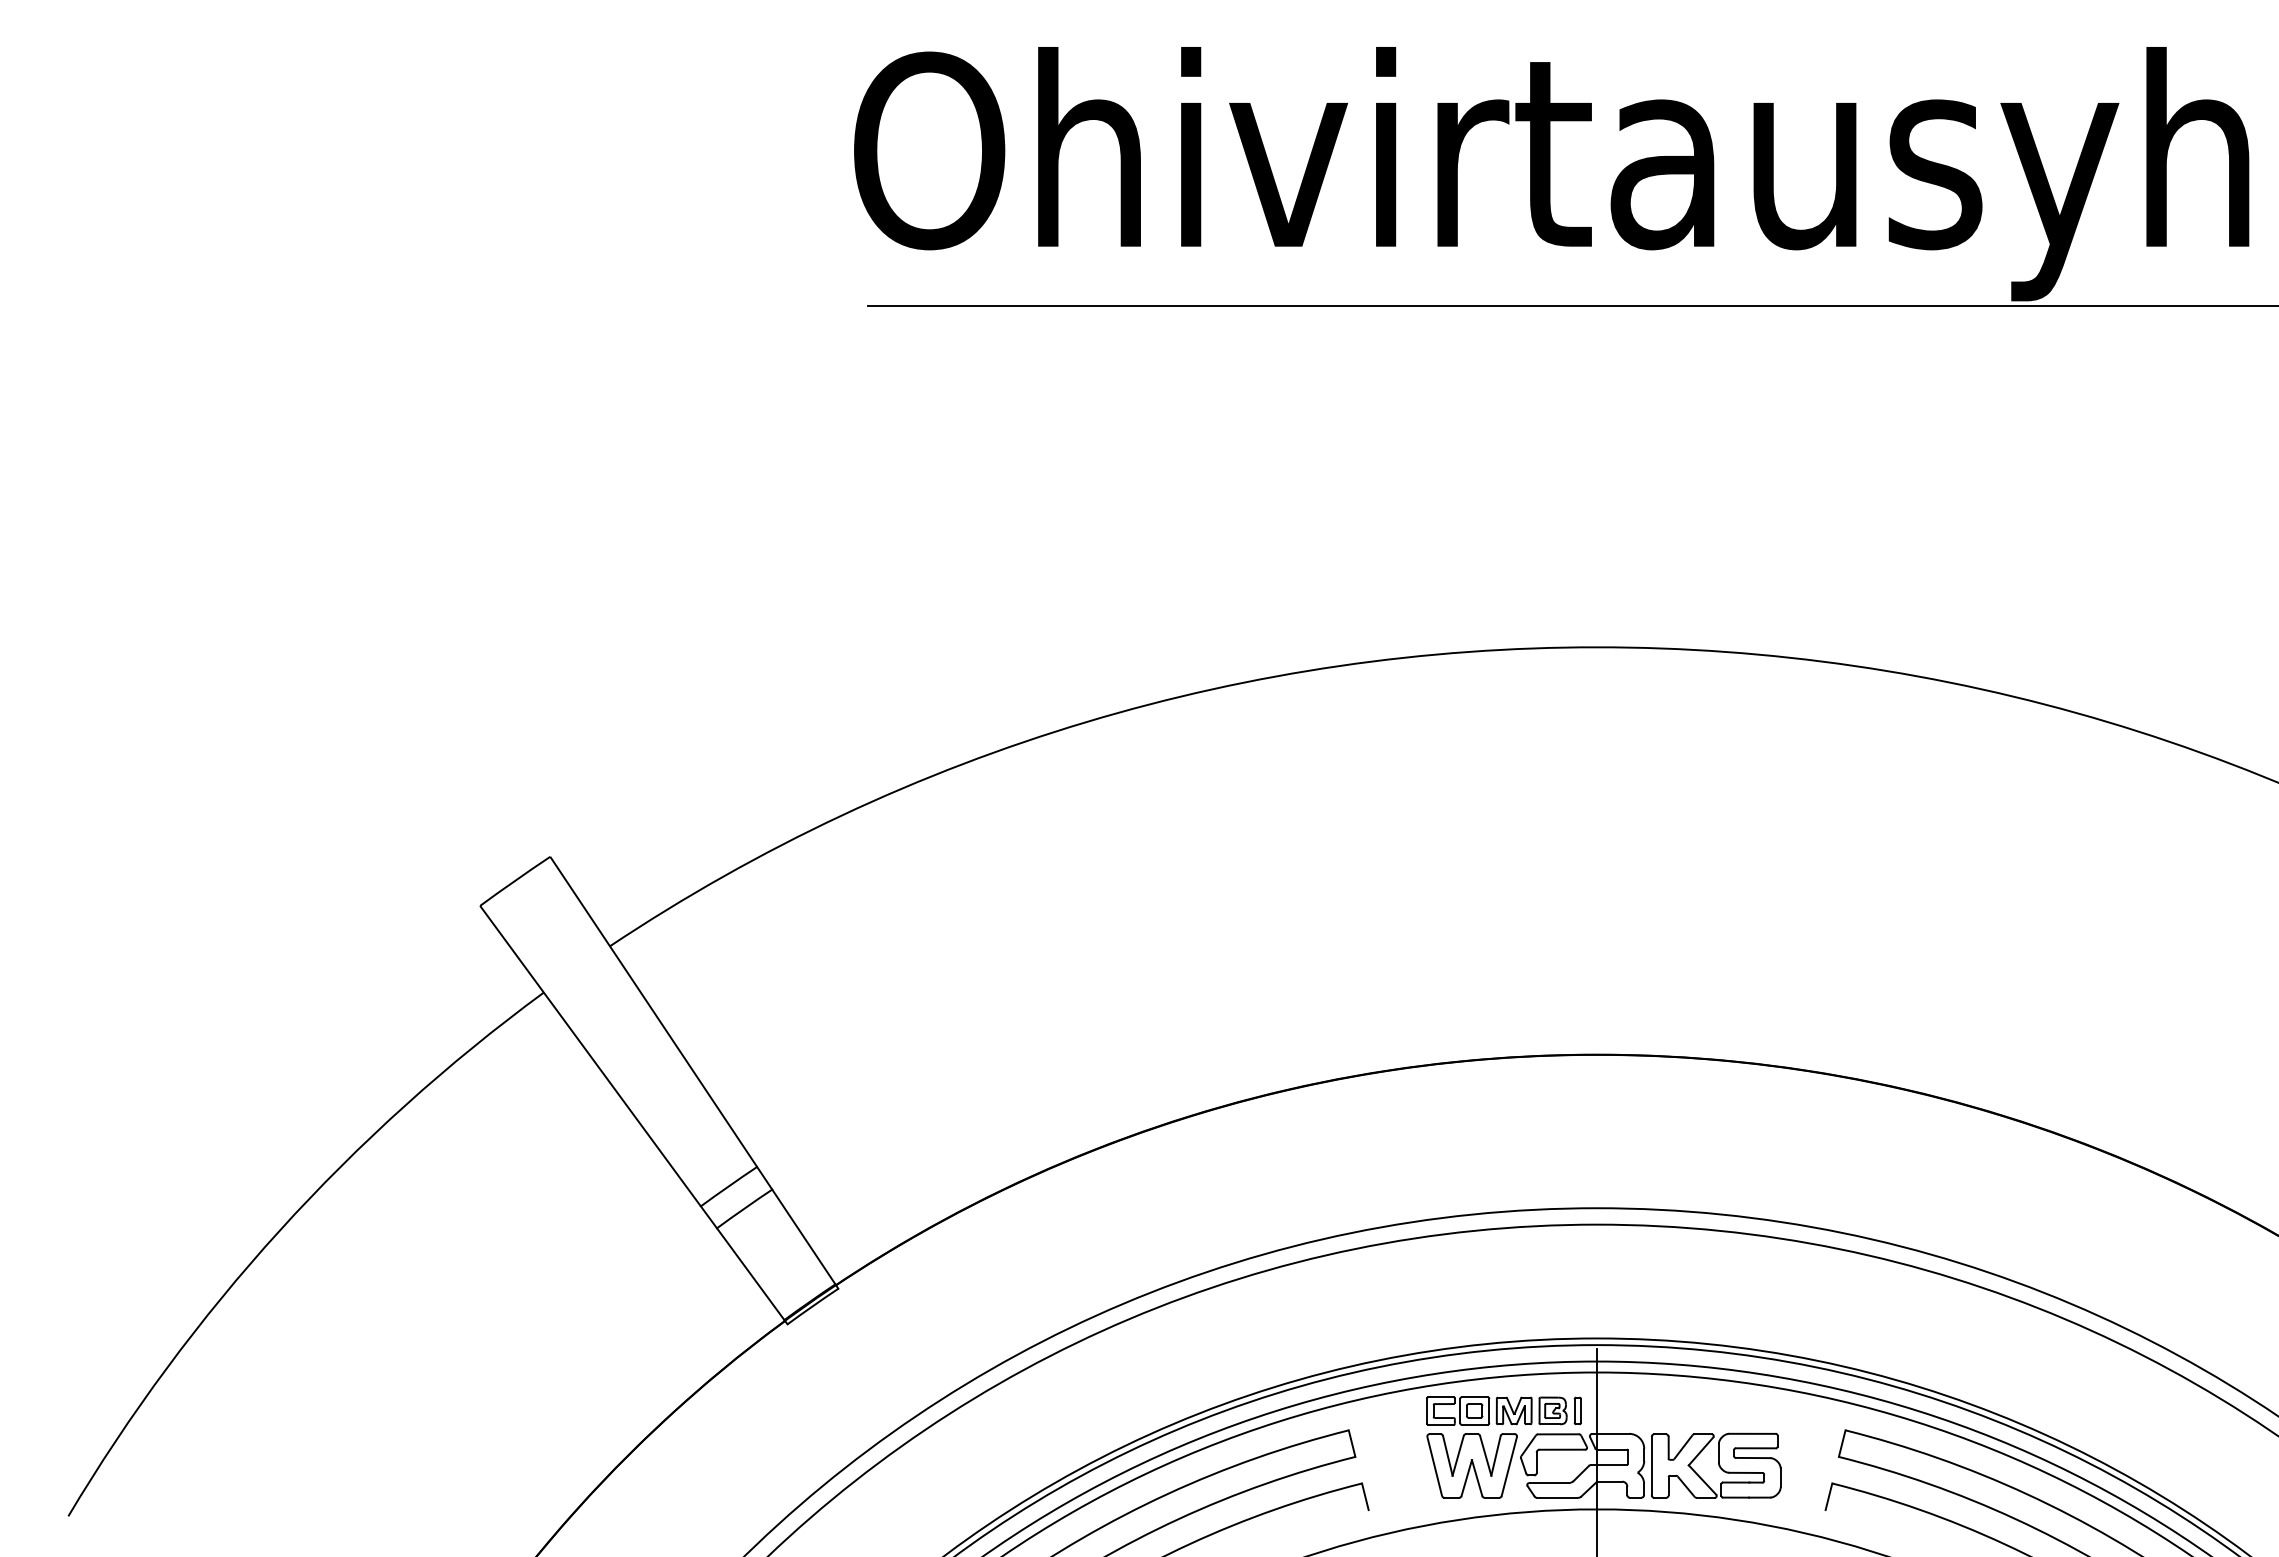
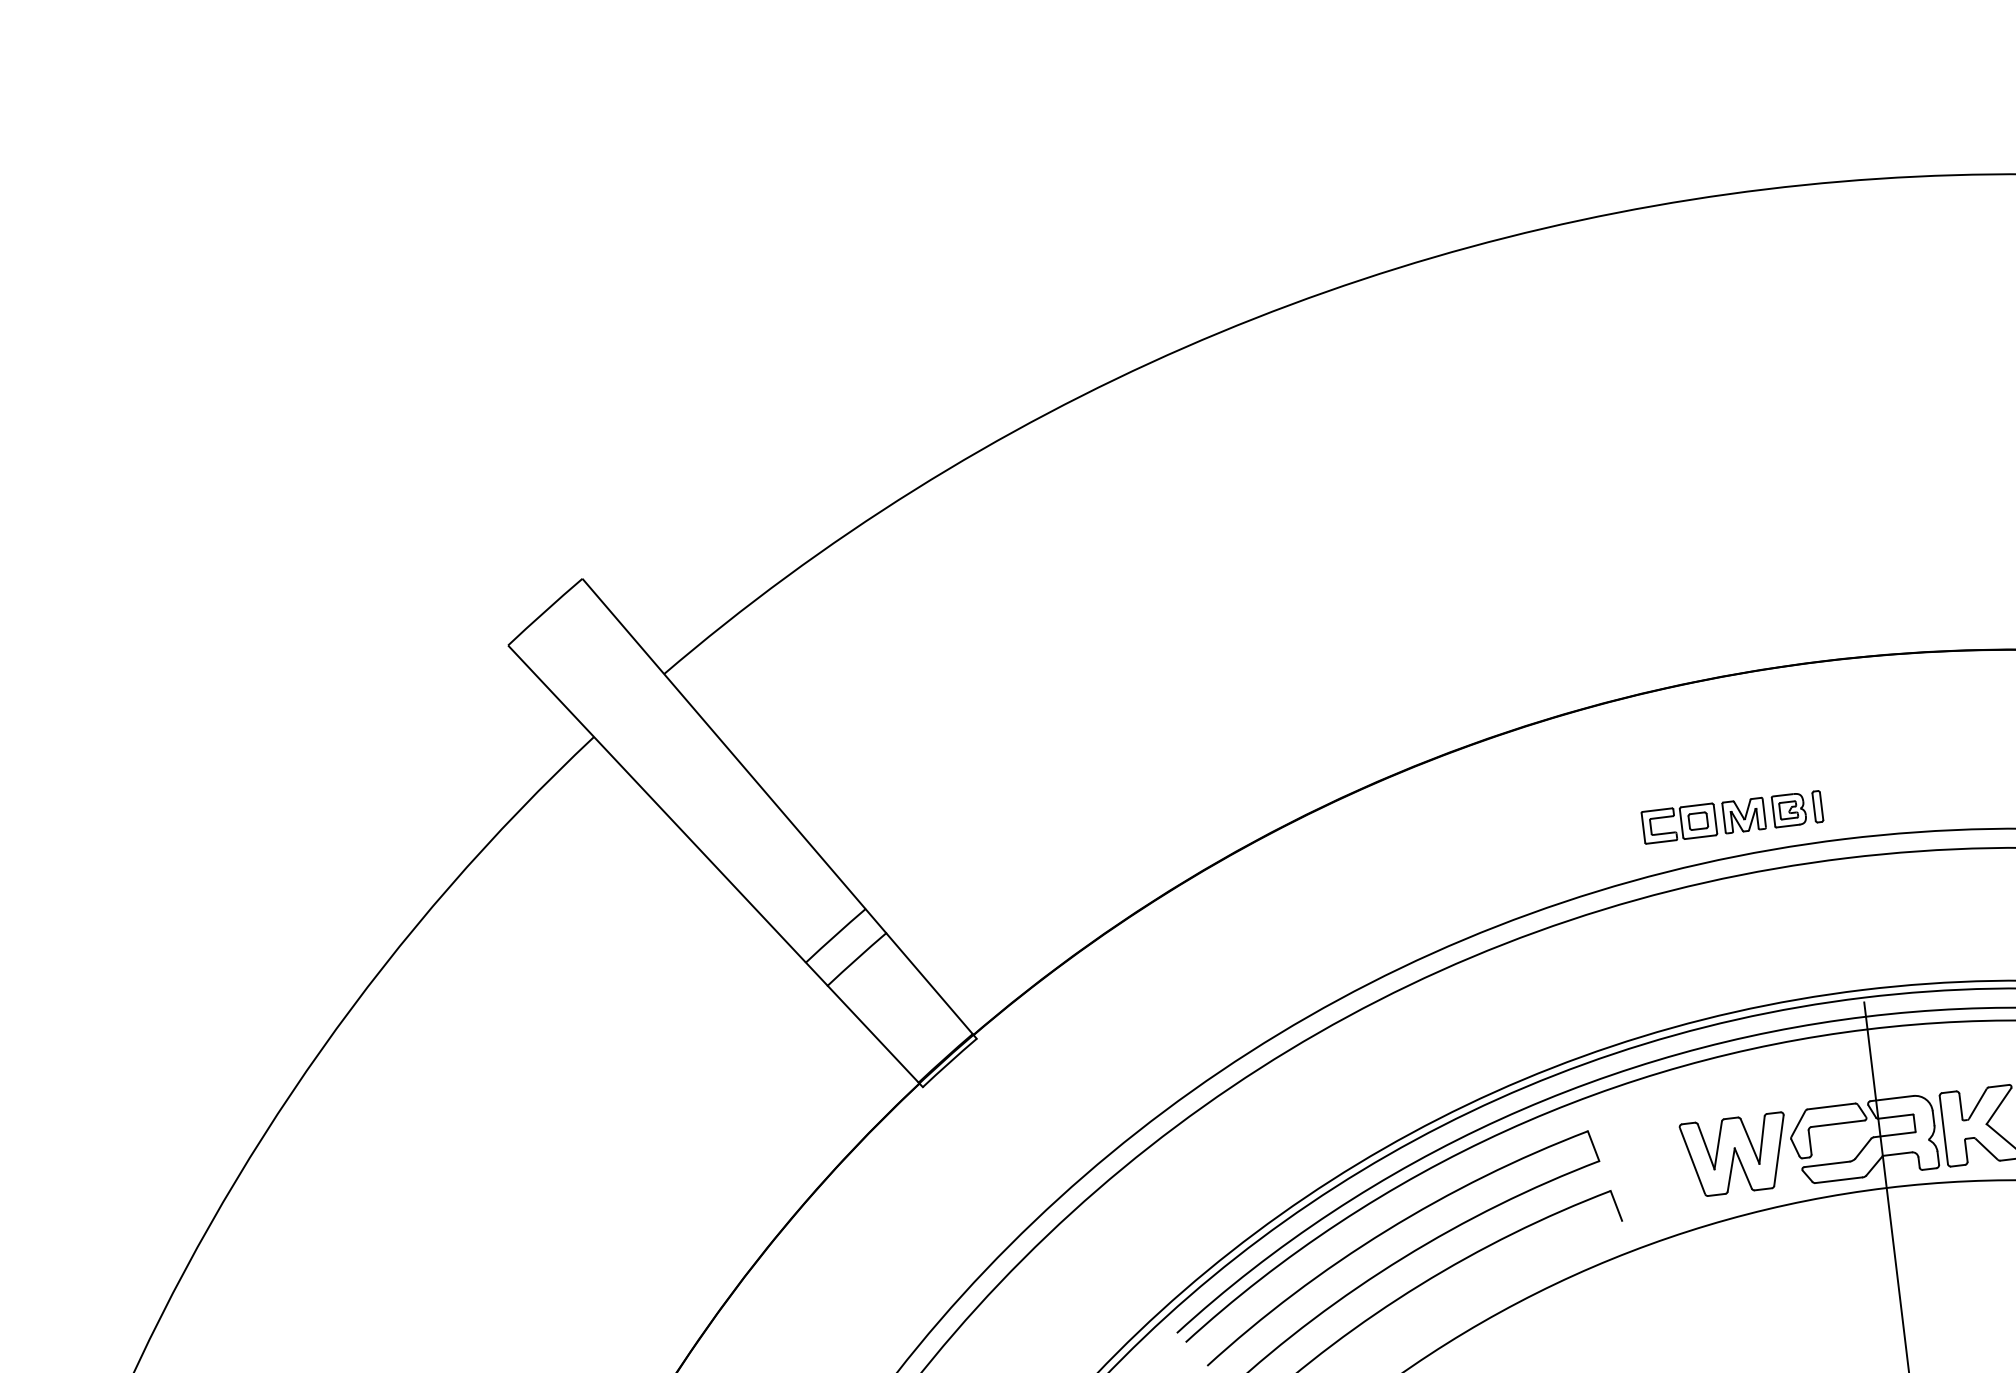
part: (1503, 1410) -> (1731, 816), moved

